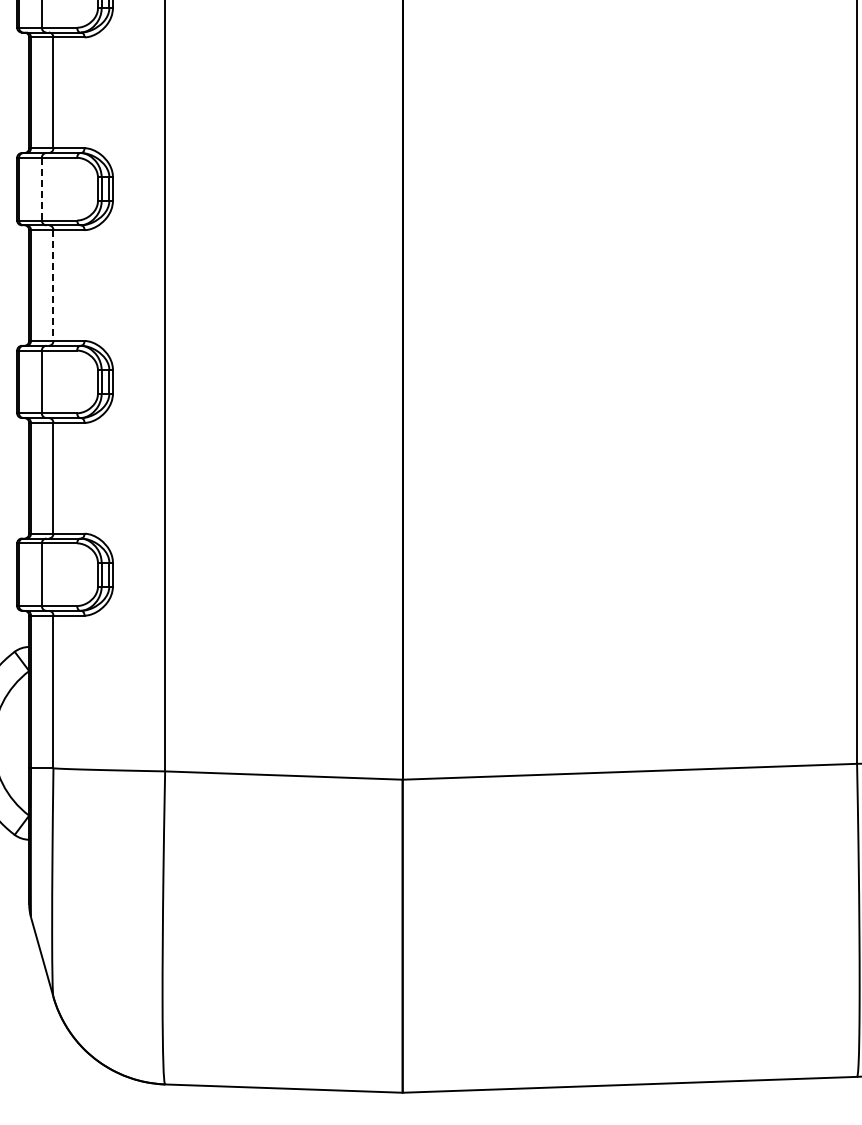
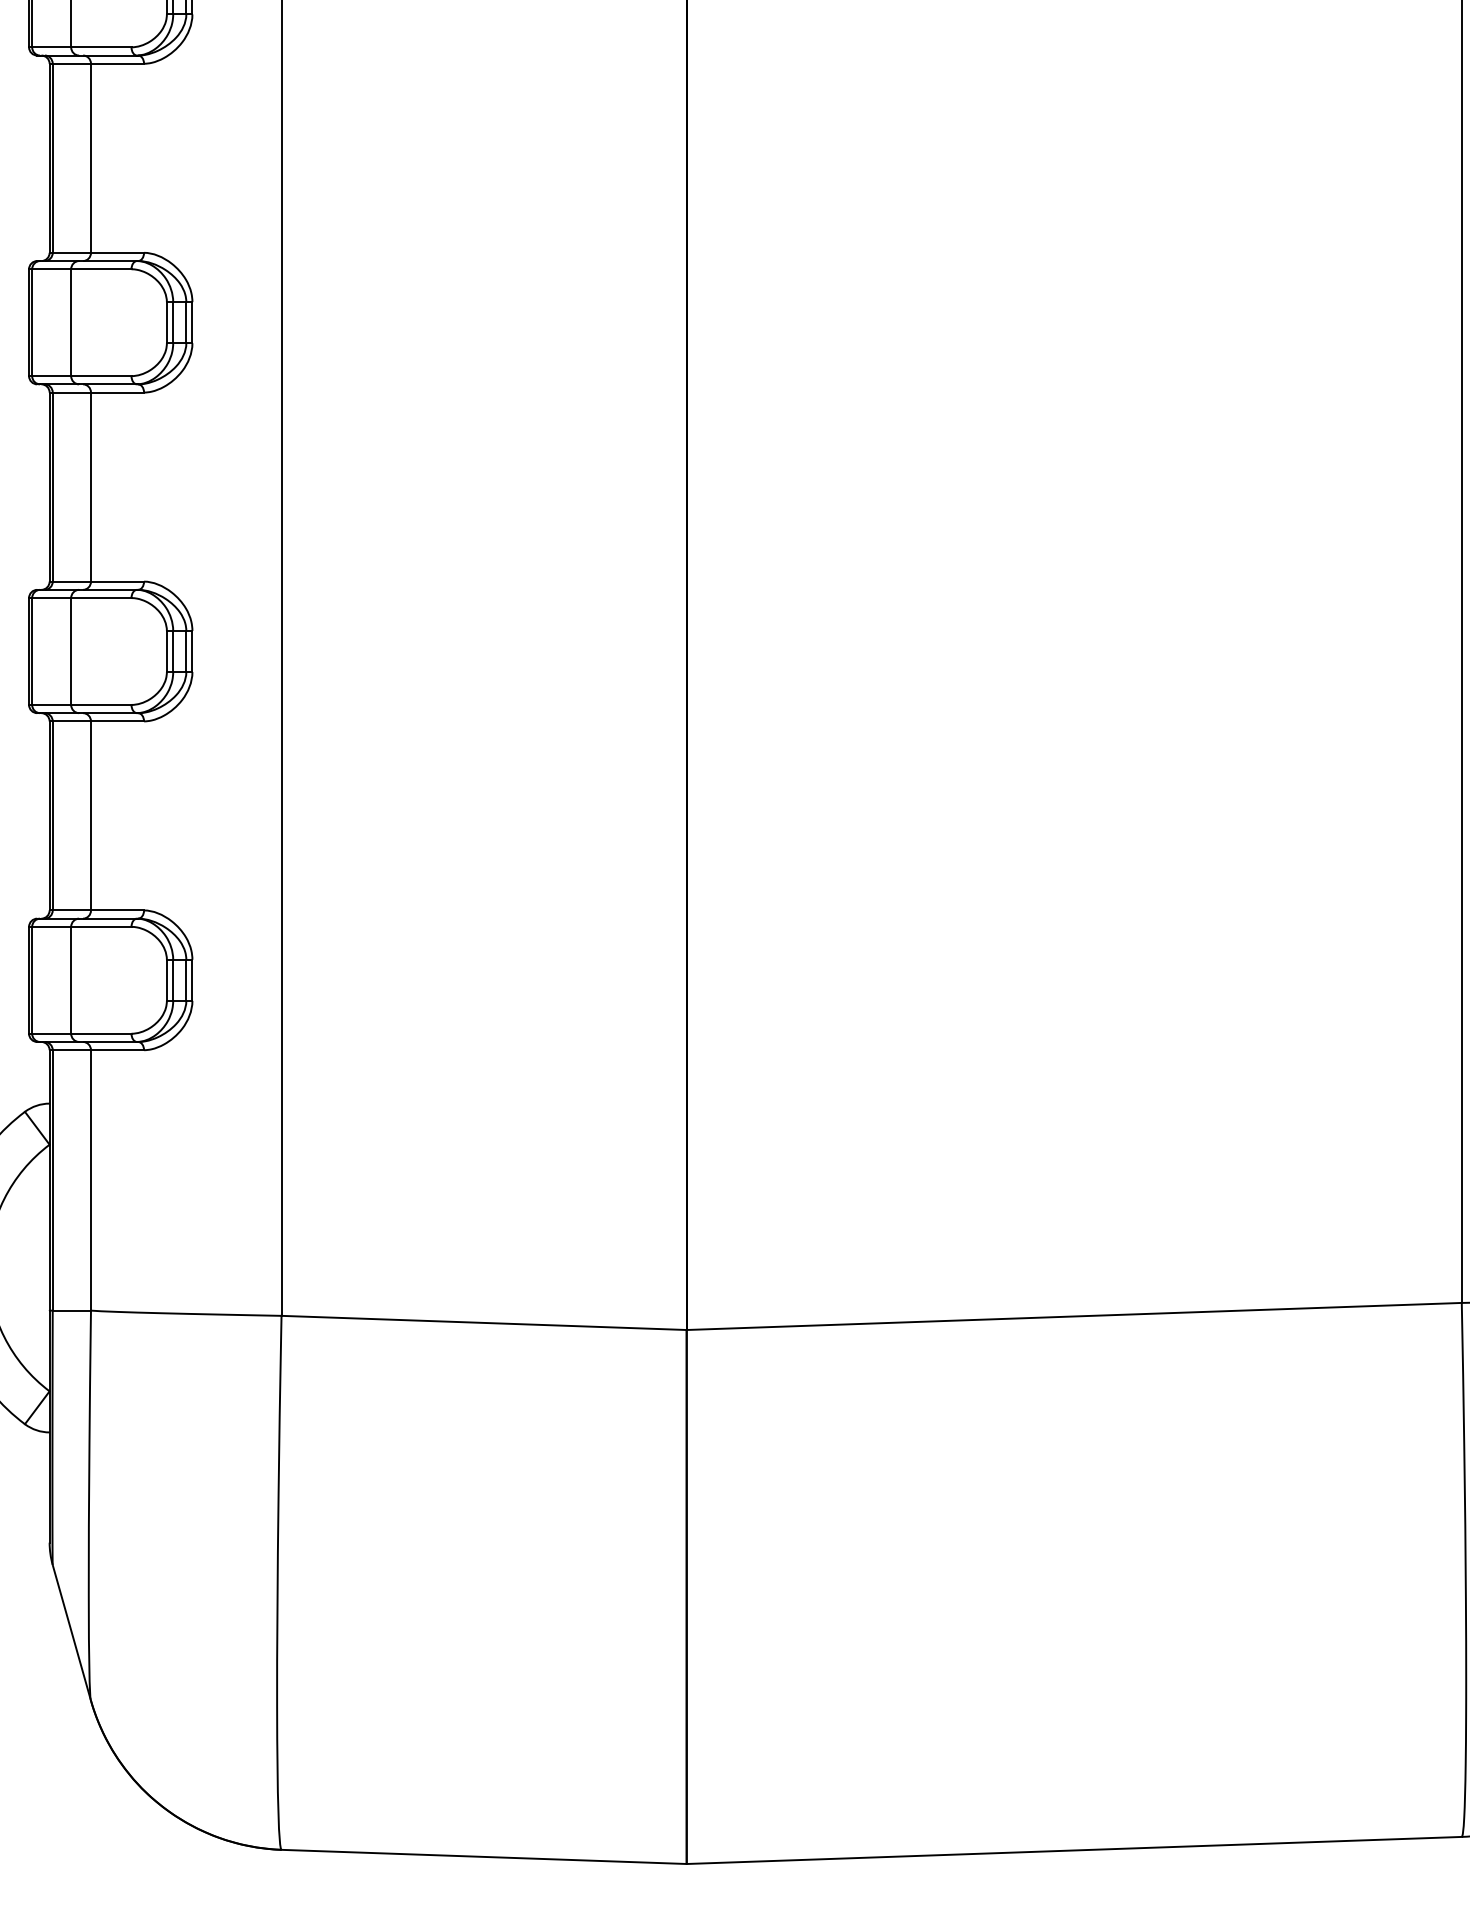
line: (41, 189) -> (70, 323), dashed -> solid
line: (53, 286) -> (91, 488), dashed -> solid

